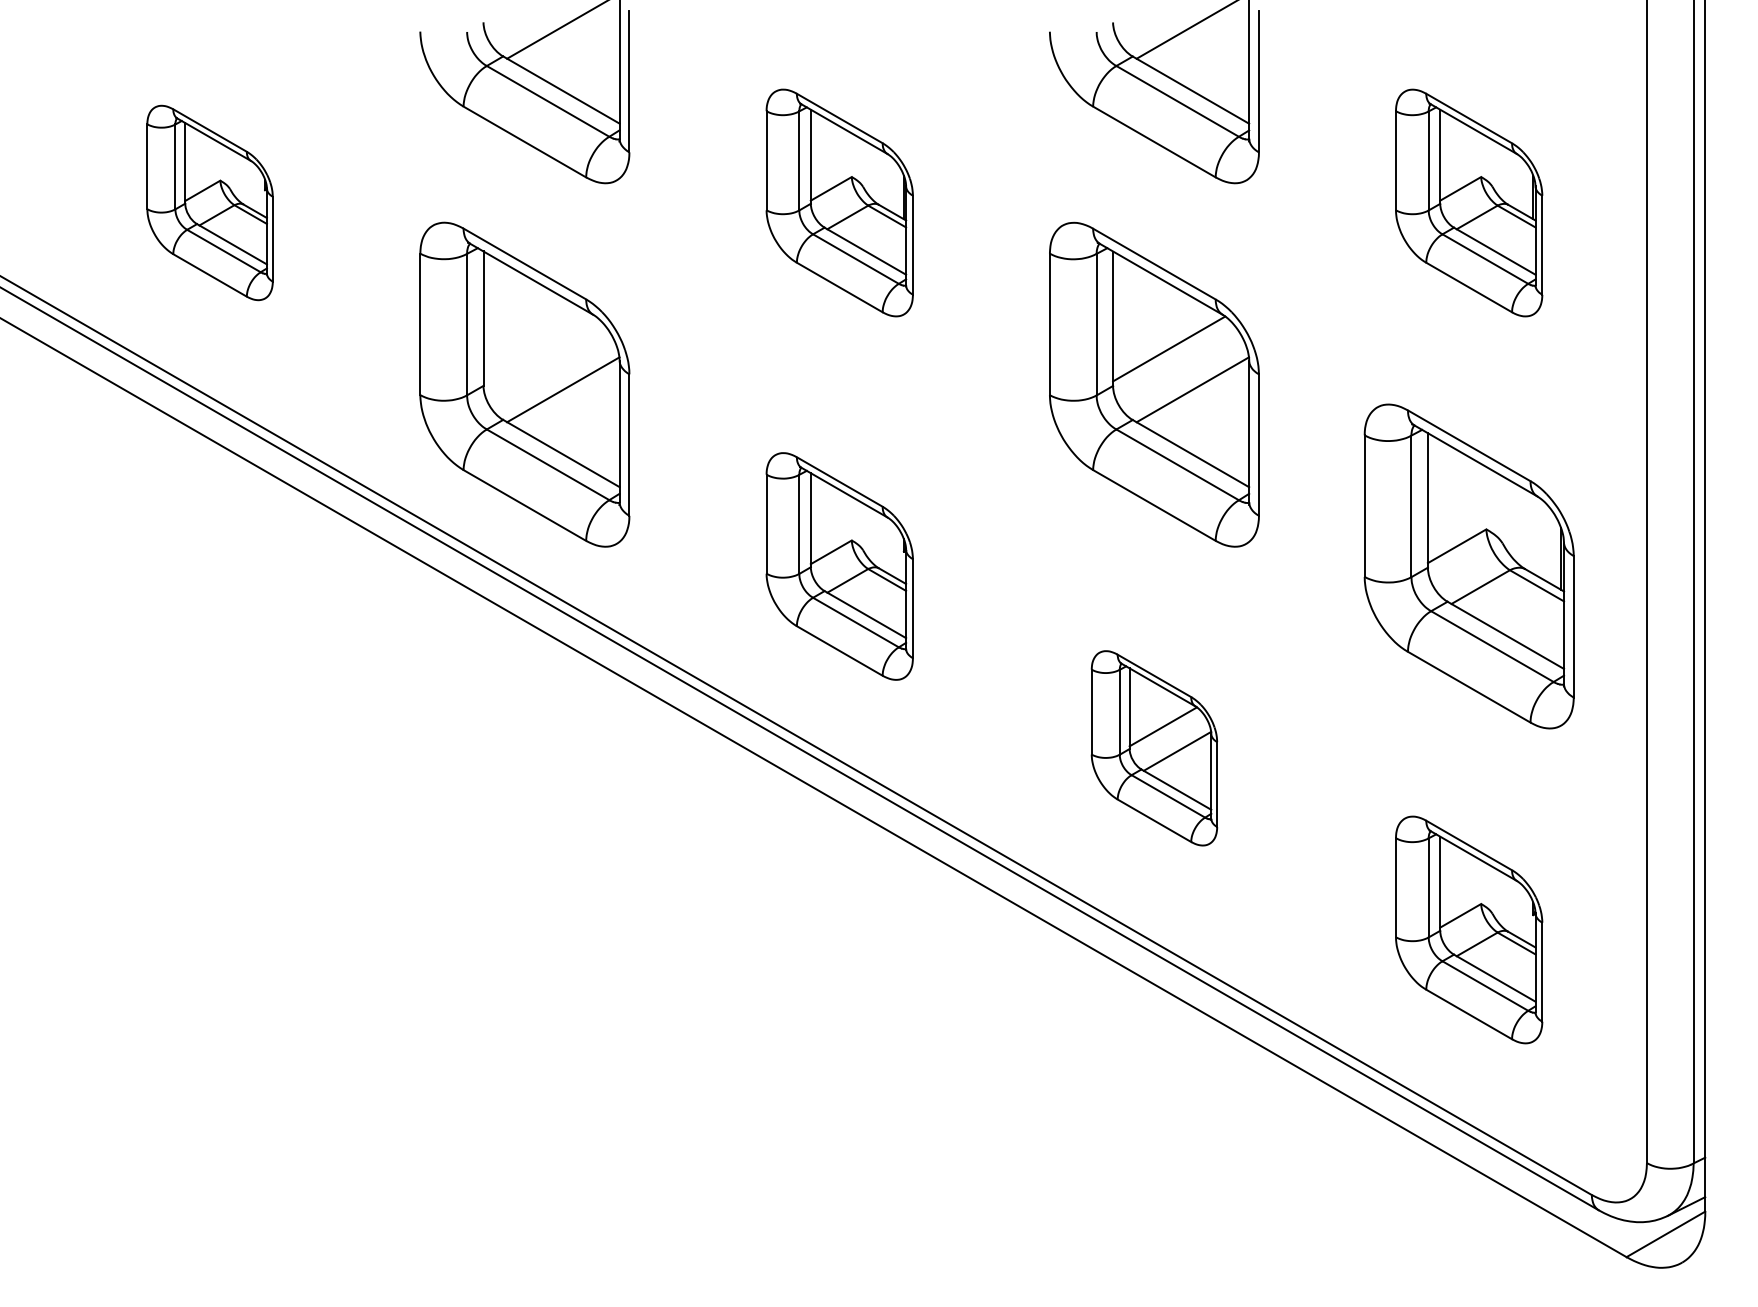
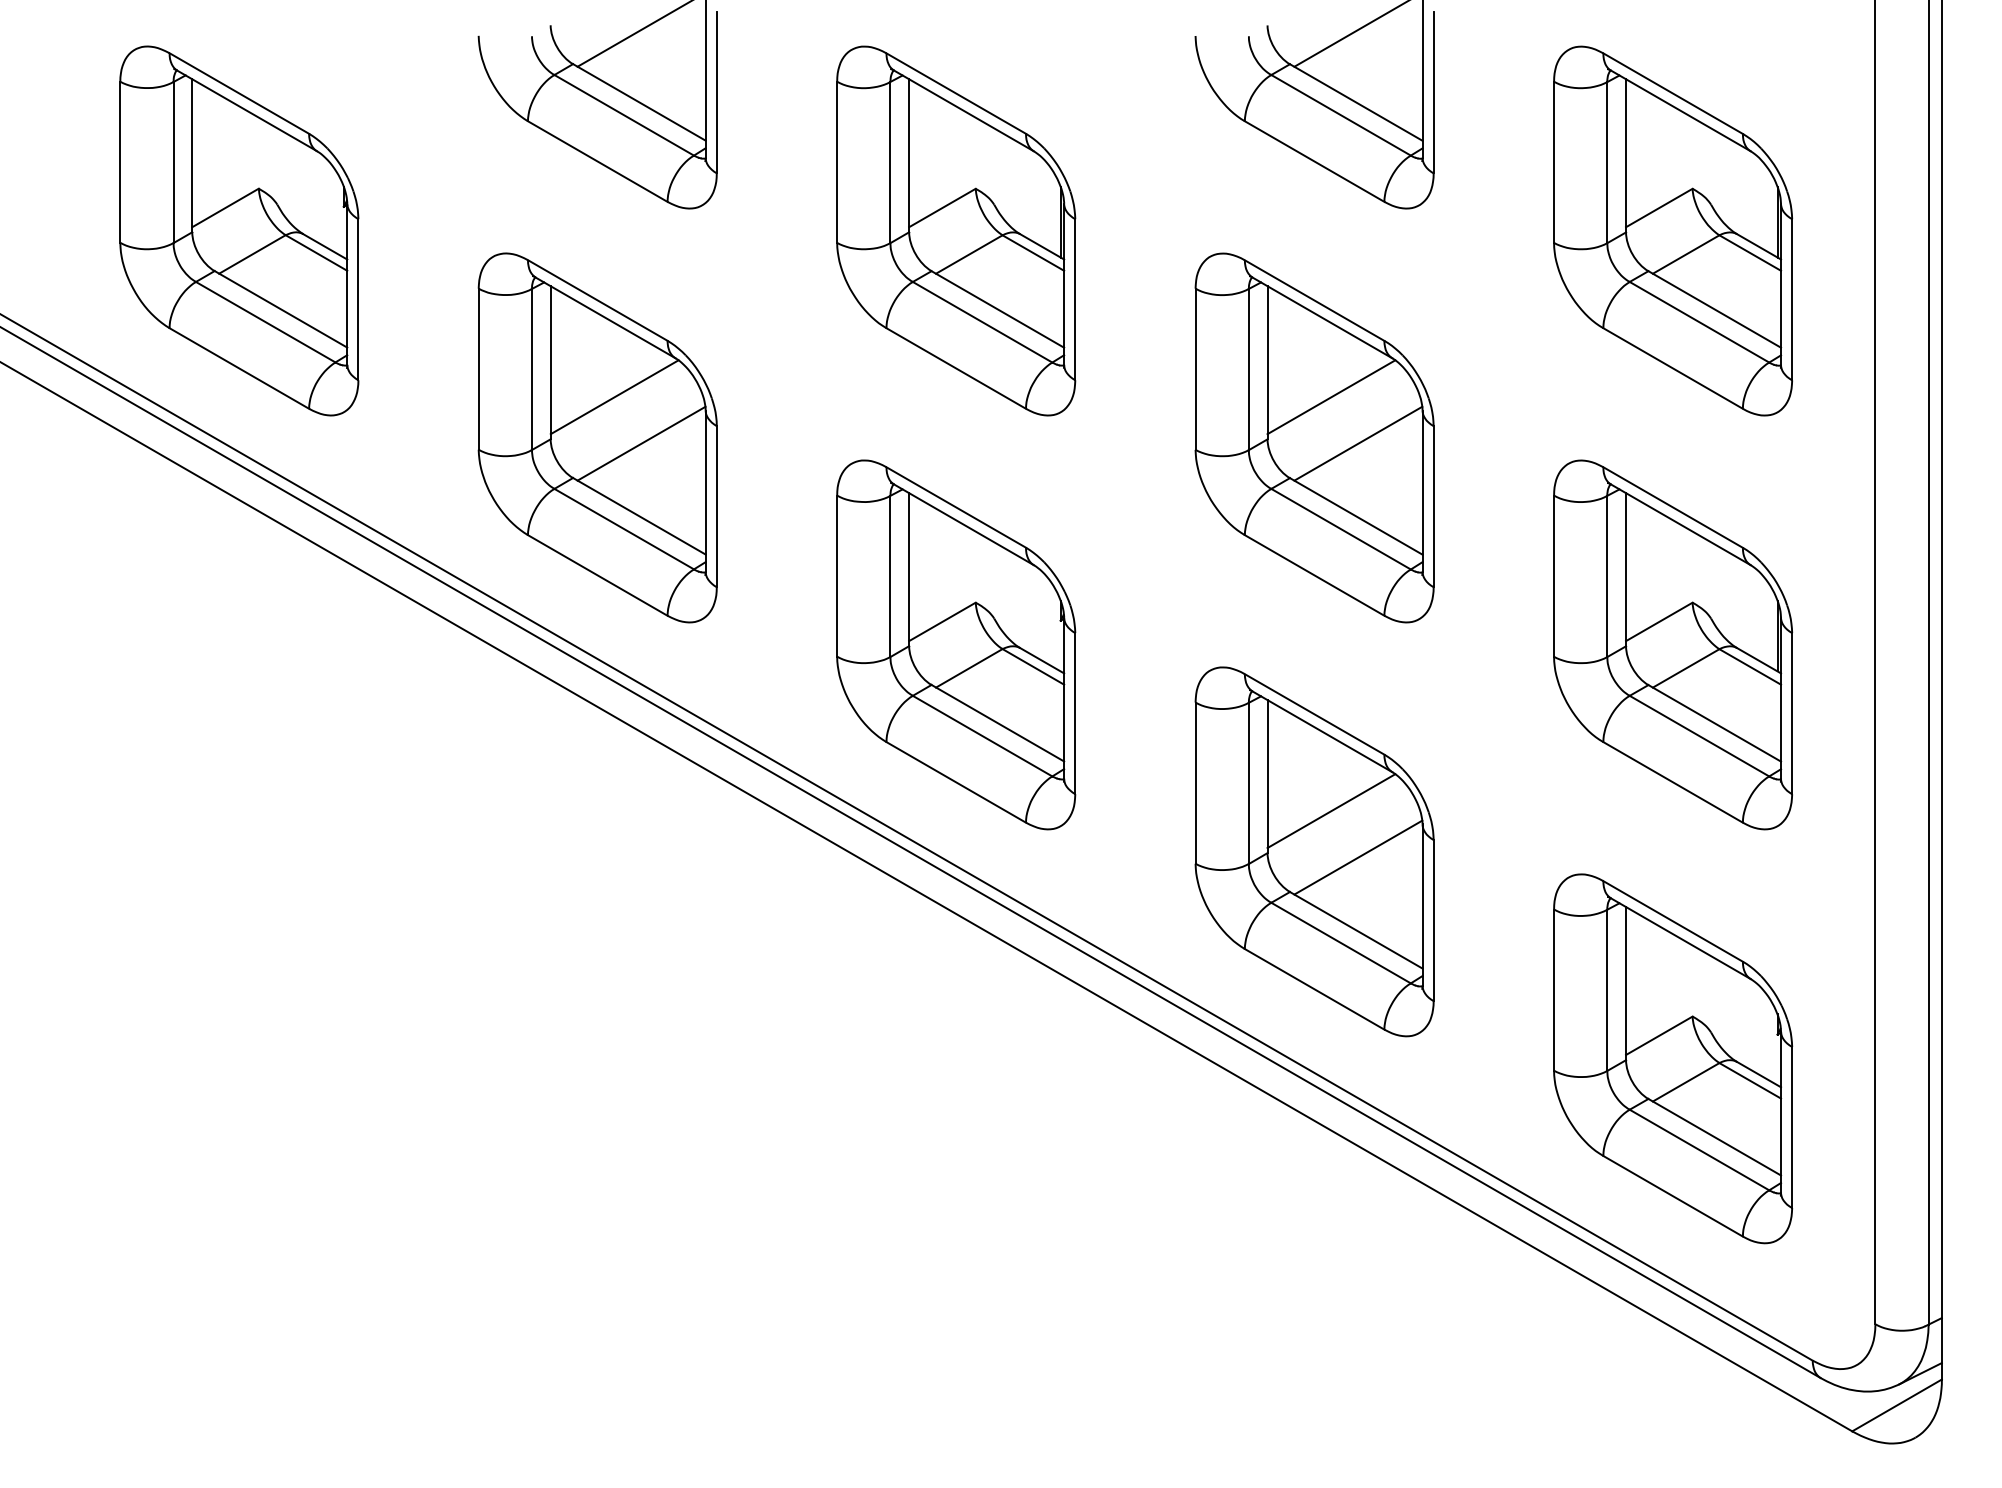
part: (209, 202) -> (238, 230), size x1.67
part: (839, 202) -> (956, 230), size x1.43
part: (1468, 202) -> (1672, 230), size x1.43
line: (539, 348) -> (614, 396), added
part: (839, 566) -> (956, 644), size x1.43
part: (1154, 748) -> (1314, 852), size x1.67
part: (1468, 929) -> (1672, 1058), size x1.43

